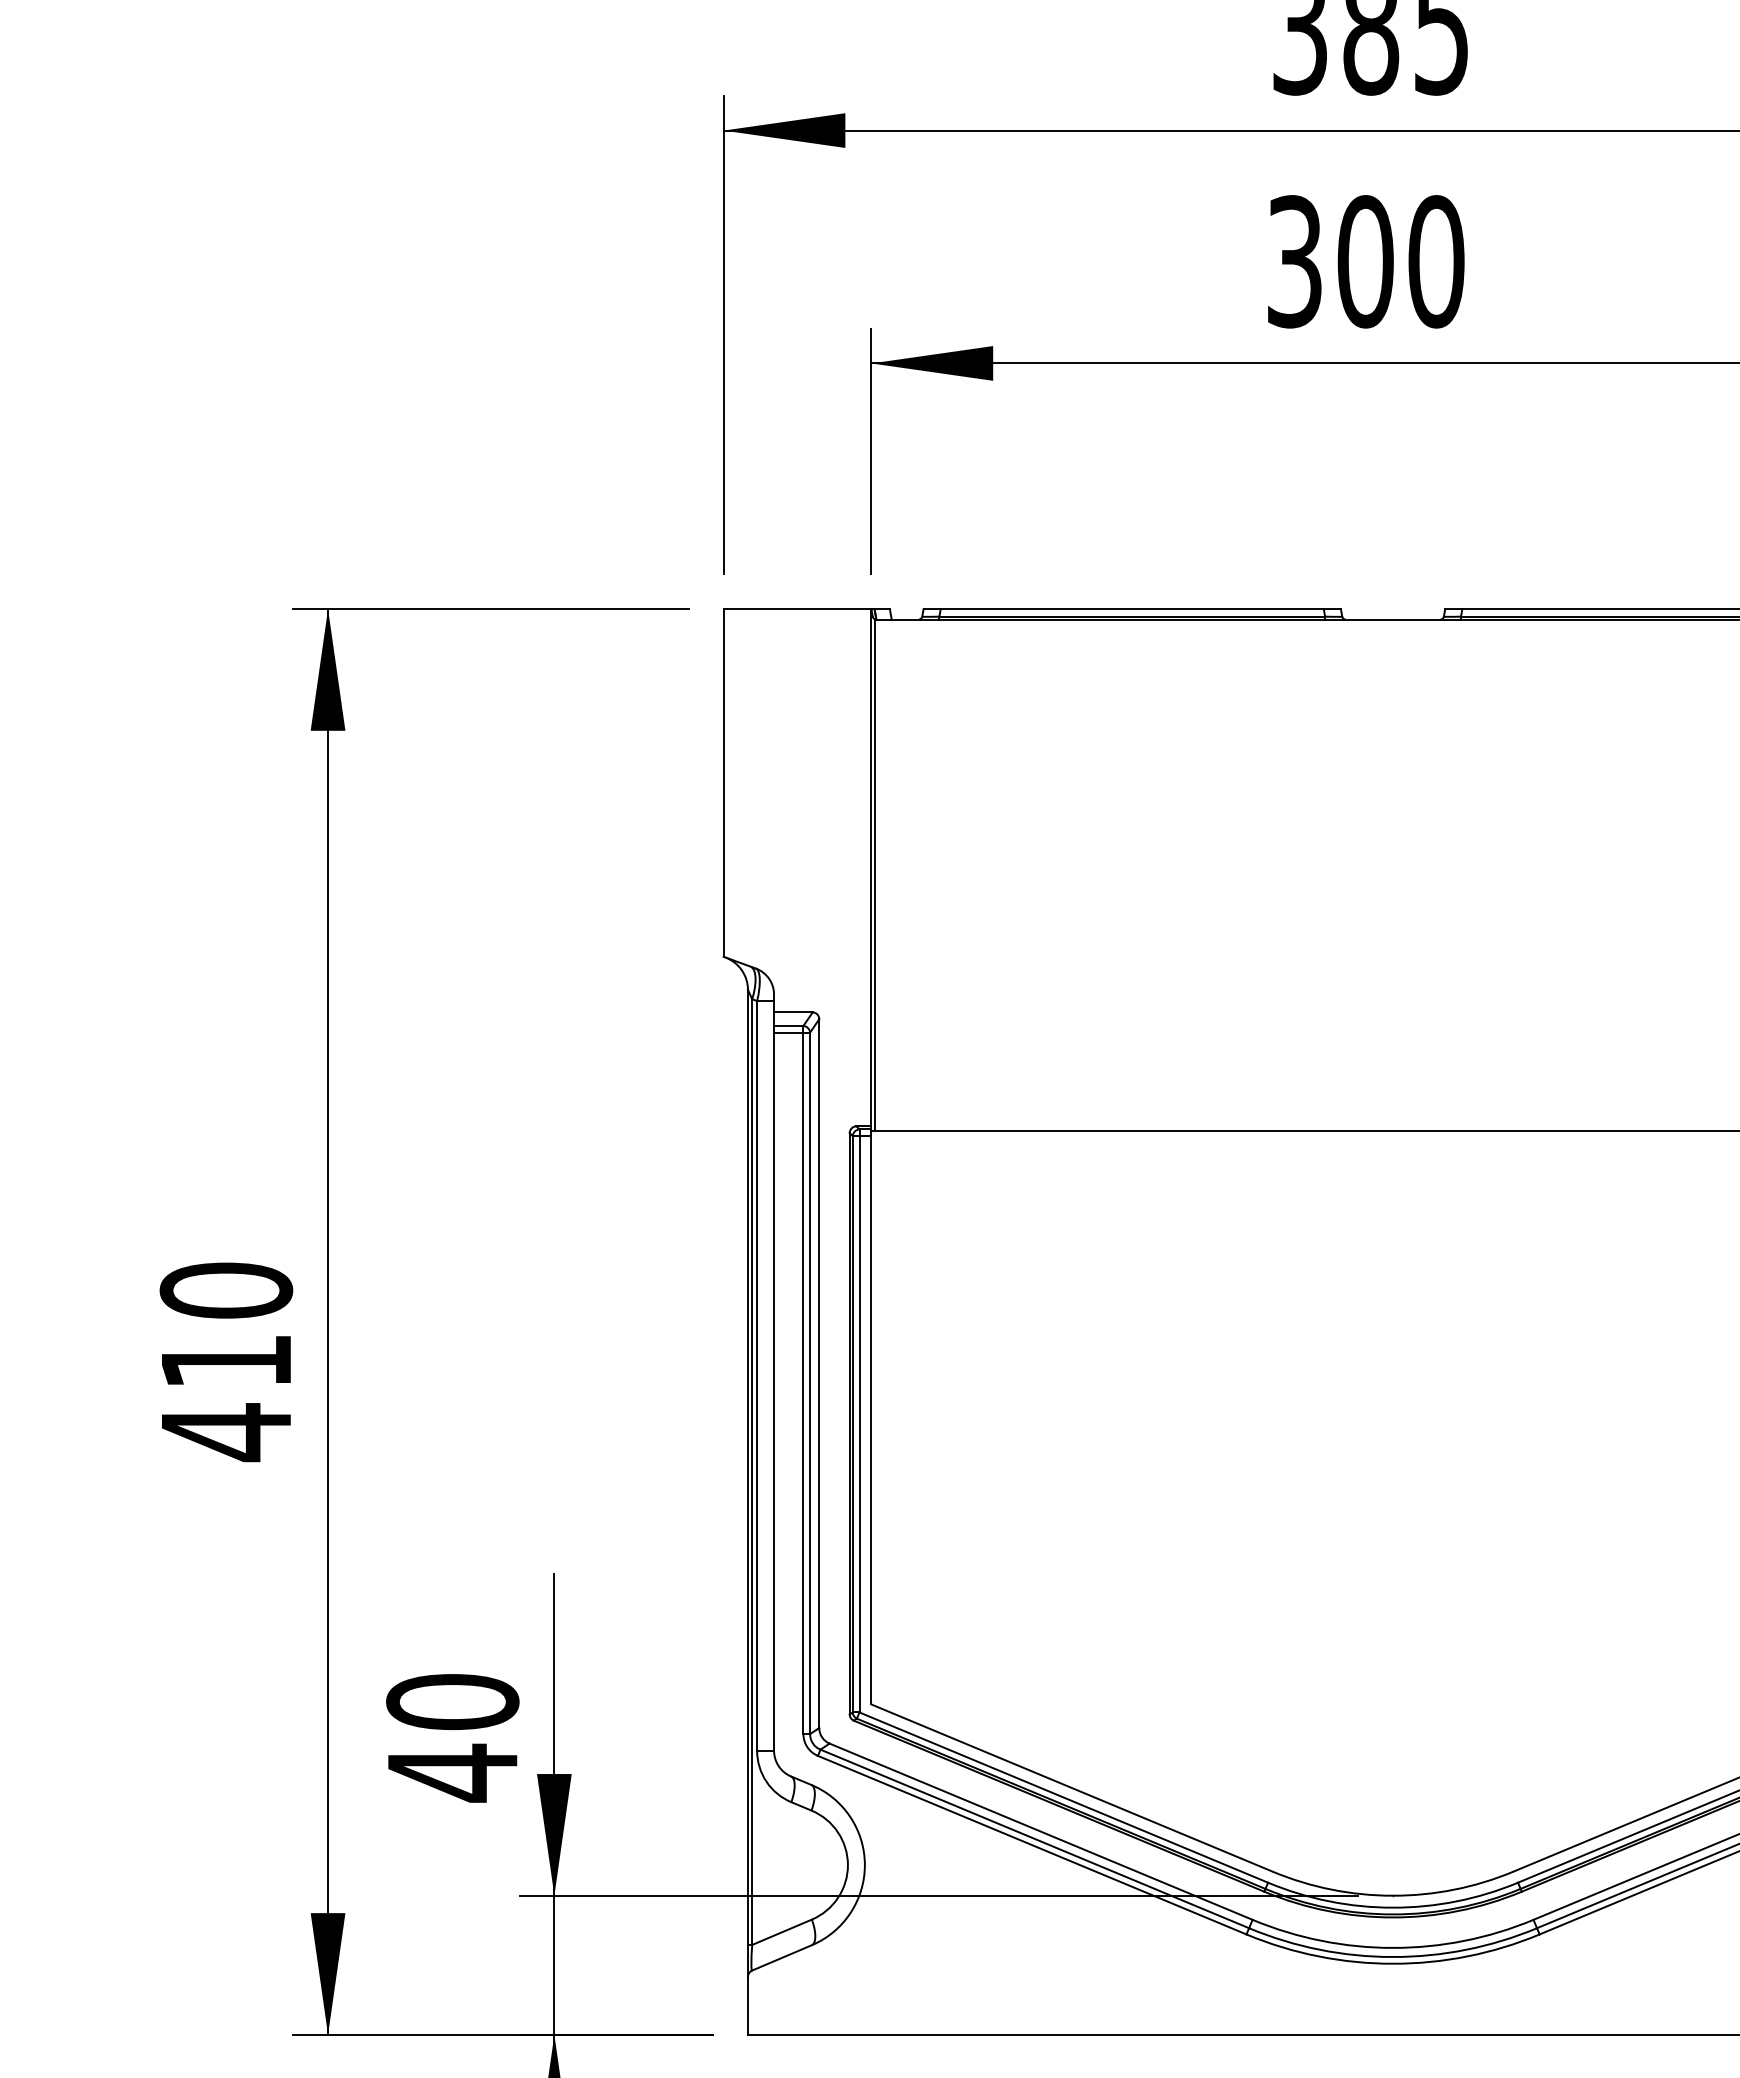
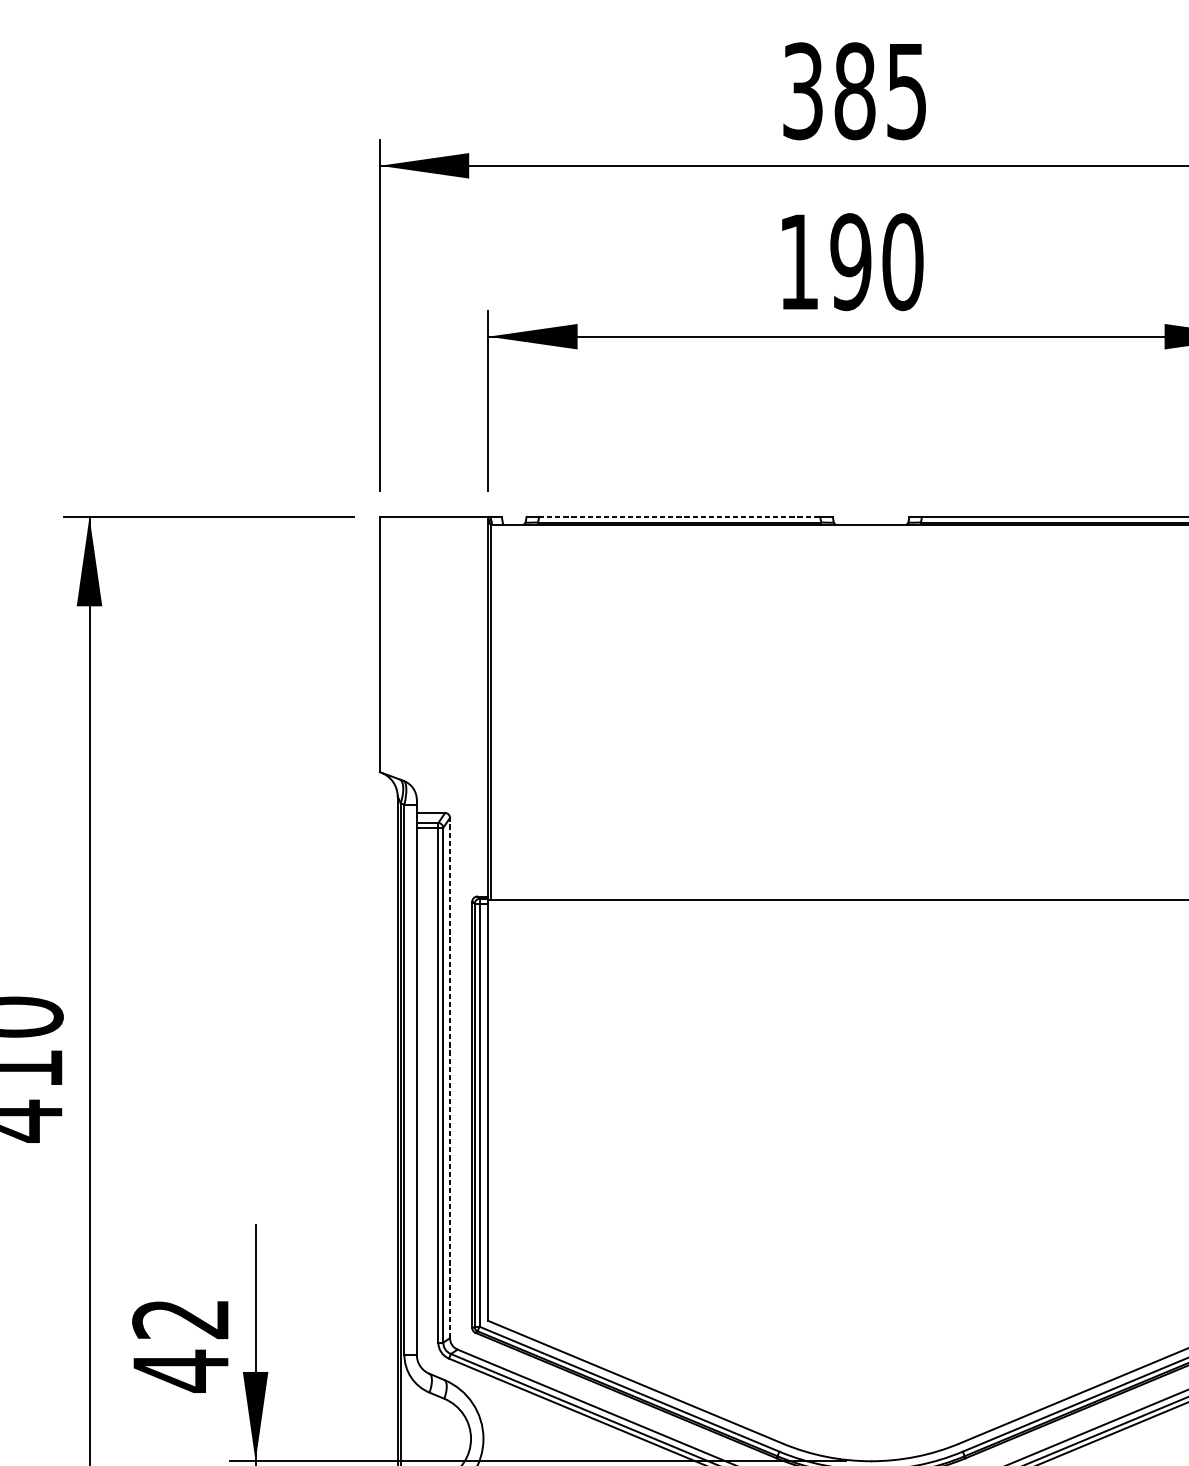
text: (1330, 261) -> (825, 261), 300 -> 190
line: (1132, 609) -> (679, 517), solid -> dashed
line: (819, 1373) -> (450, 1077), solid -> dashed
text: (452, 1702) -> (180, 1319), 40 -> 42

